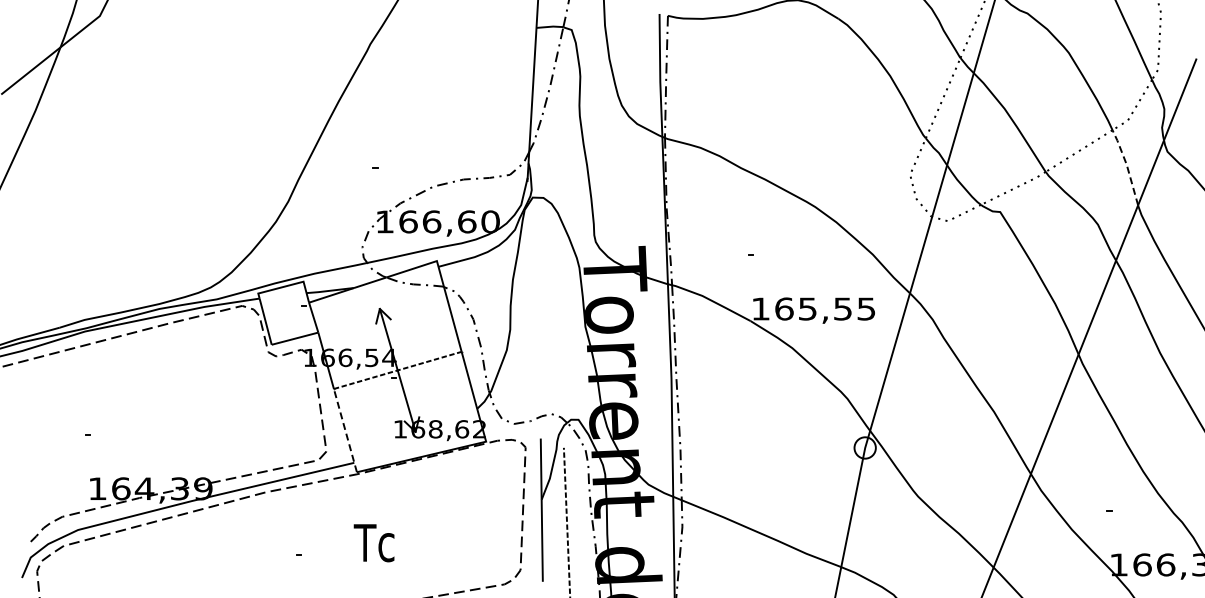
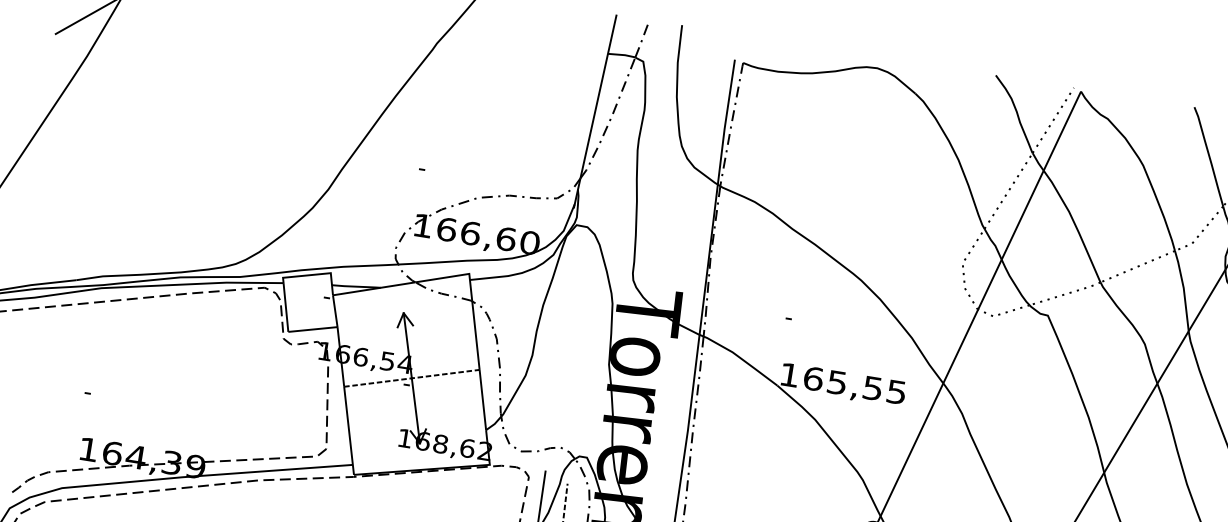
line: (1126, 165) -> (1183, 288), dashed -> solid
line: (345, 430) -> (349, 430), dashed -> solid

